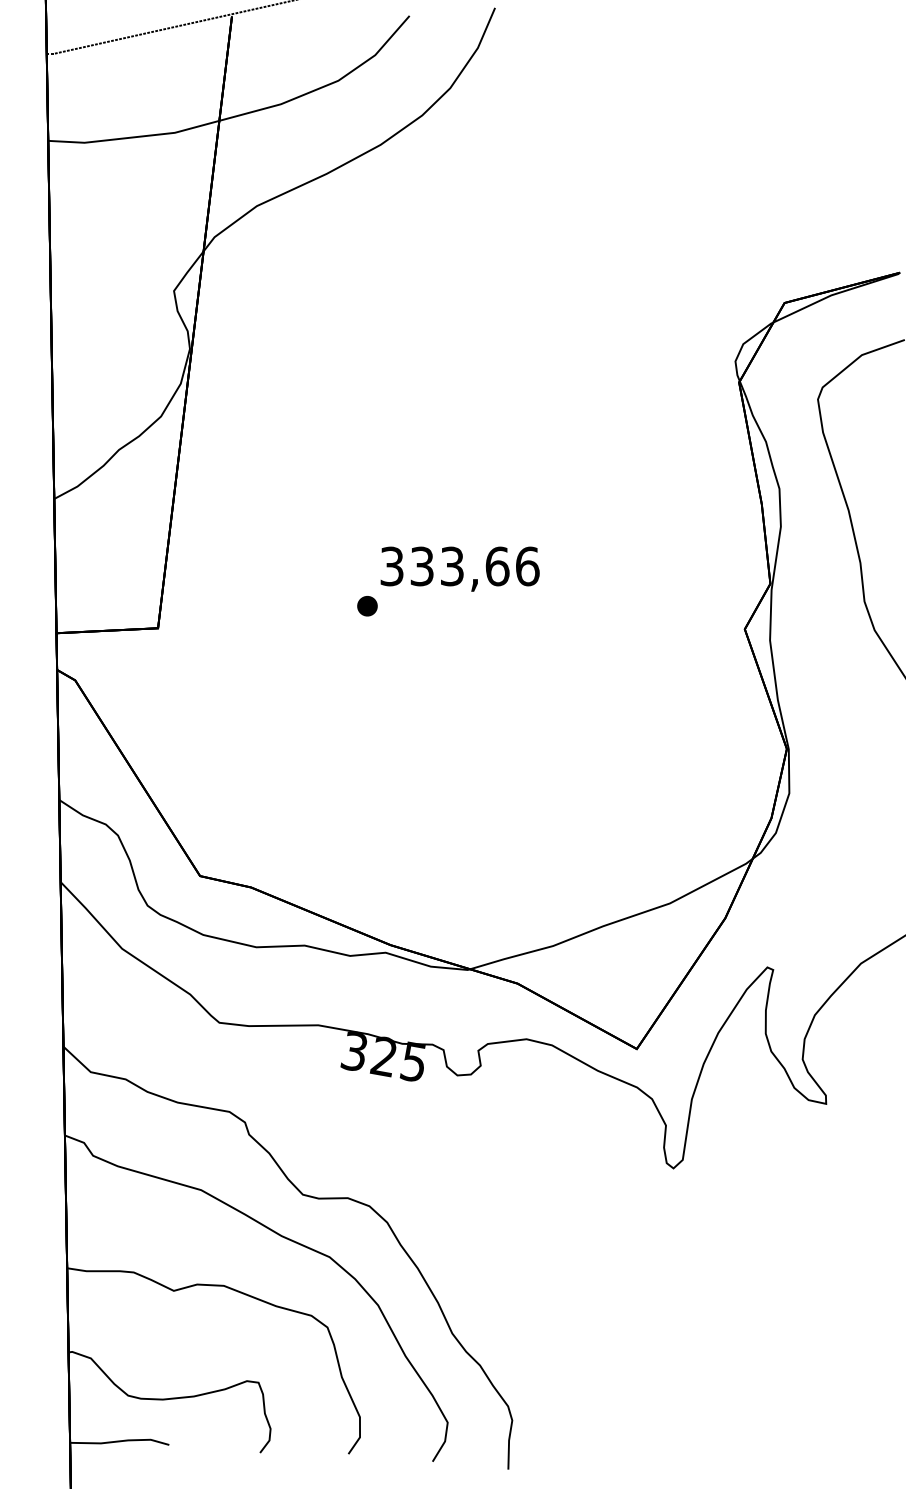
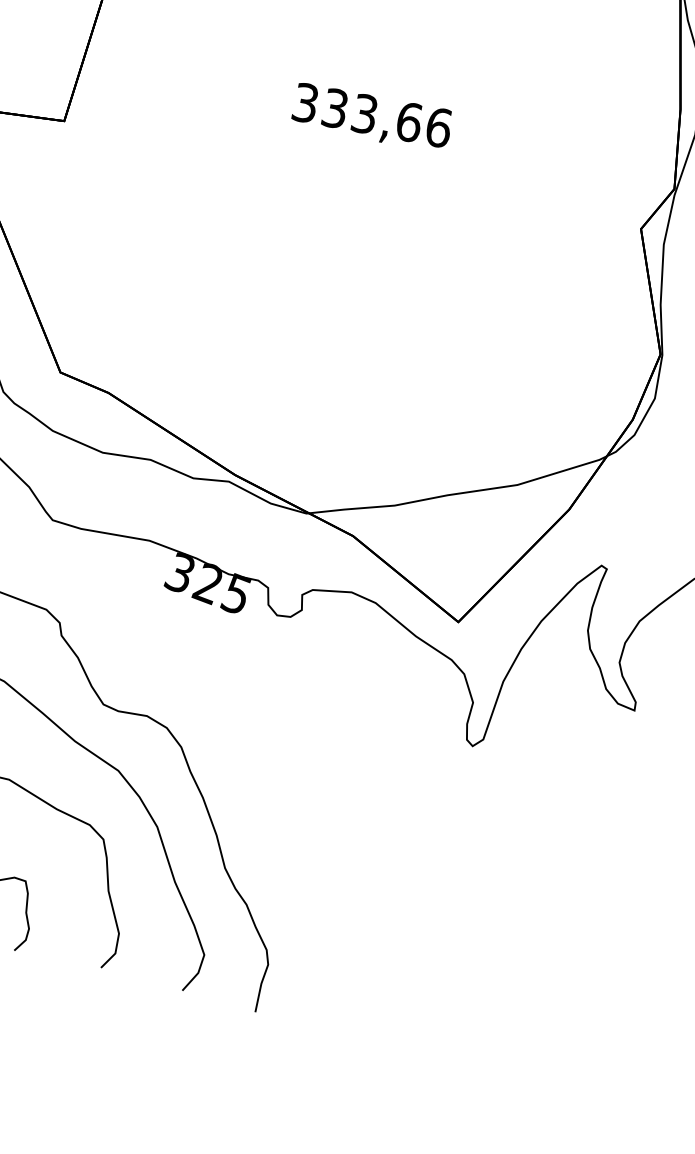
part: (367, 606) -> (274, 137), removed

